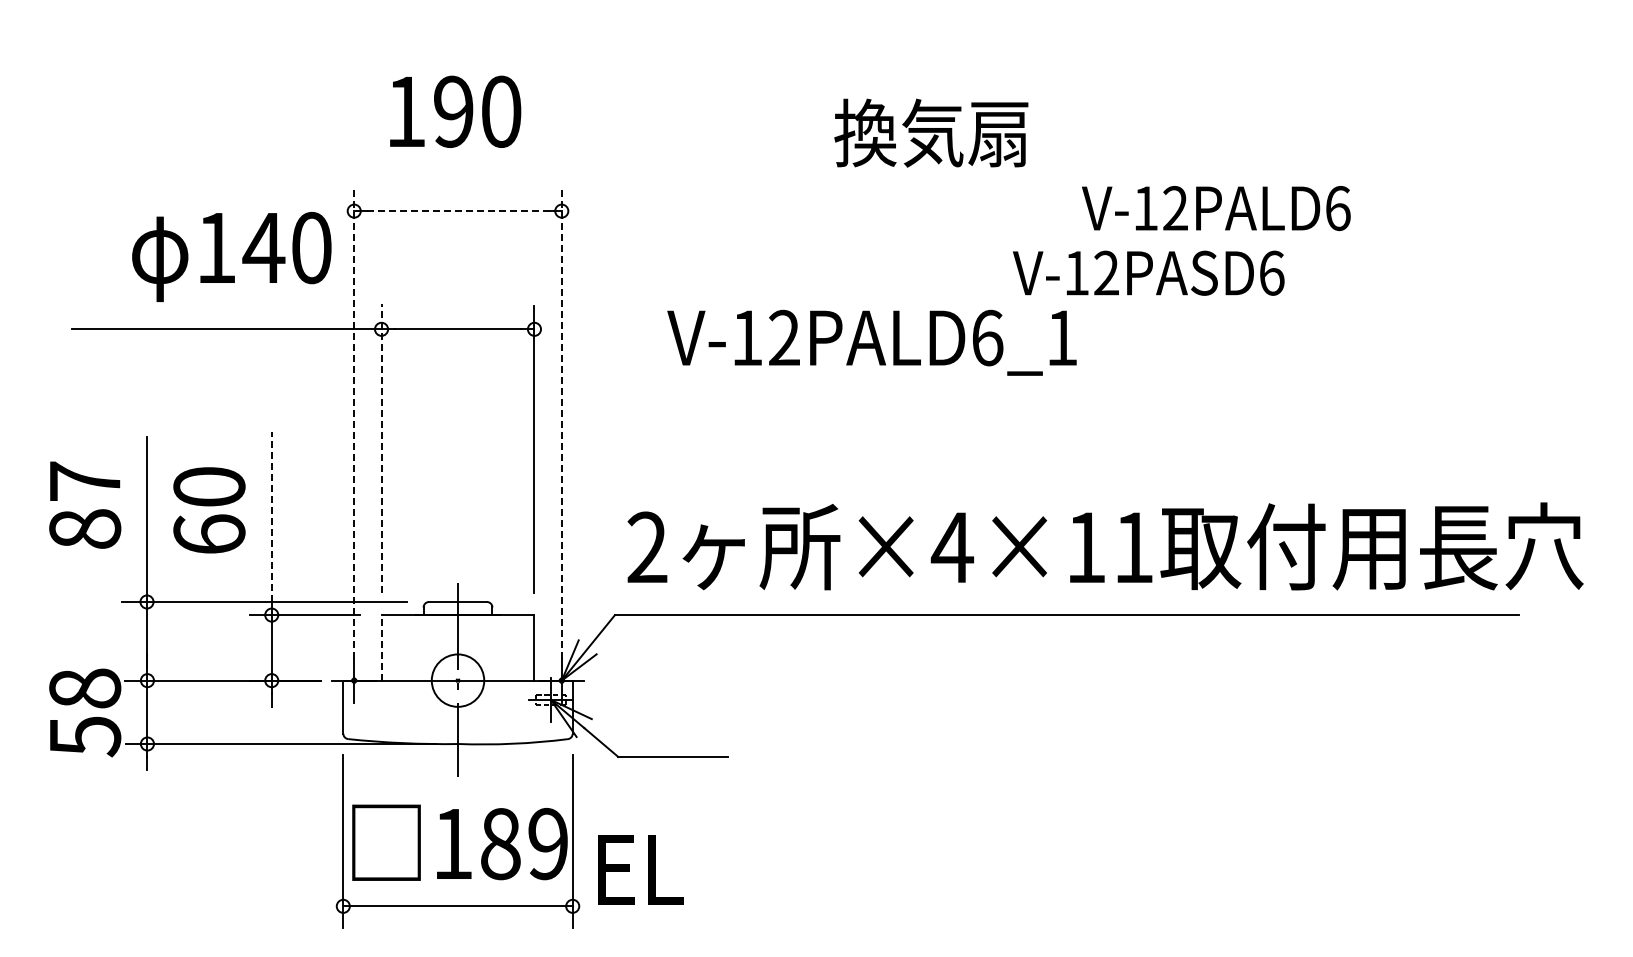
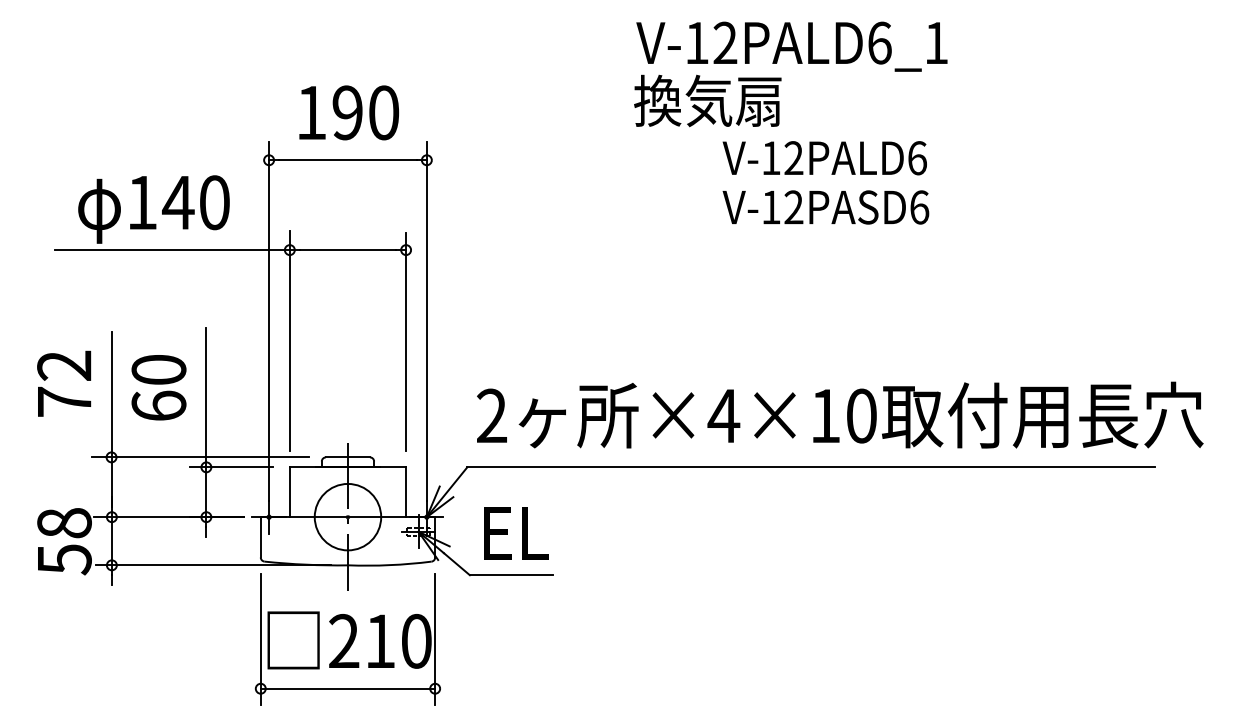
text: (455, 111) -> (349, 112), moved
text: (1216, 208) -> (824, 158), moved
line: (458, 211) -> (348, 160), dashed -> solid
text: (231, 256) -> (153, 209), moved
text: (1148, 272) -> (825, 206), moved
text: (871, 342) -> (791, 46), moved
line: (354, 423) -> (269, 321), dashed -> solid
line: (561, 423) -> (426, 321), dashed -> solid
line: (381, 448) -> (289, 340), dashed -> solid
text: (85, 504) -> (64, 383), 87 -> 72
line: (271, 517) -> (206, 393), dashed -> solid
text: (1133, 547) -> (861, 415), ×4×11 -> ×4×10
line: (381, 647) -> (289, 491), dashed -> solid
circle: (457, 680) -> (347, 517), size x1.67
text: (500, 843) -> (380, 640), 189 -> 210
text: (640, 869) -> (516, 533), moved

